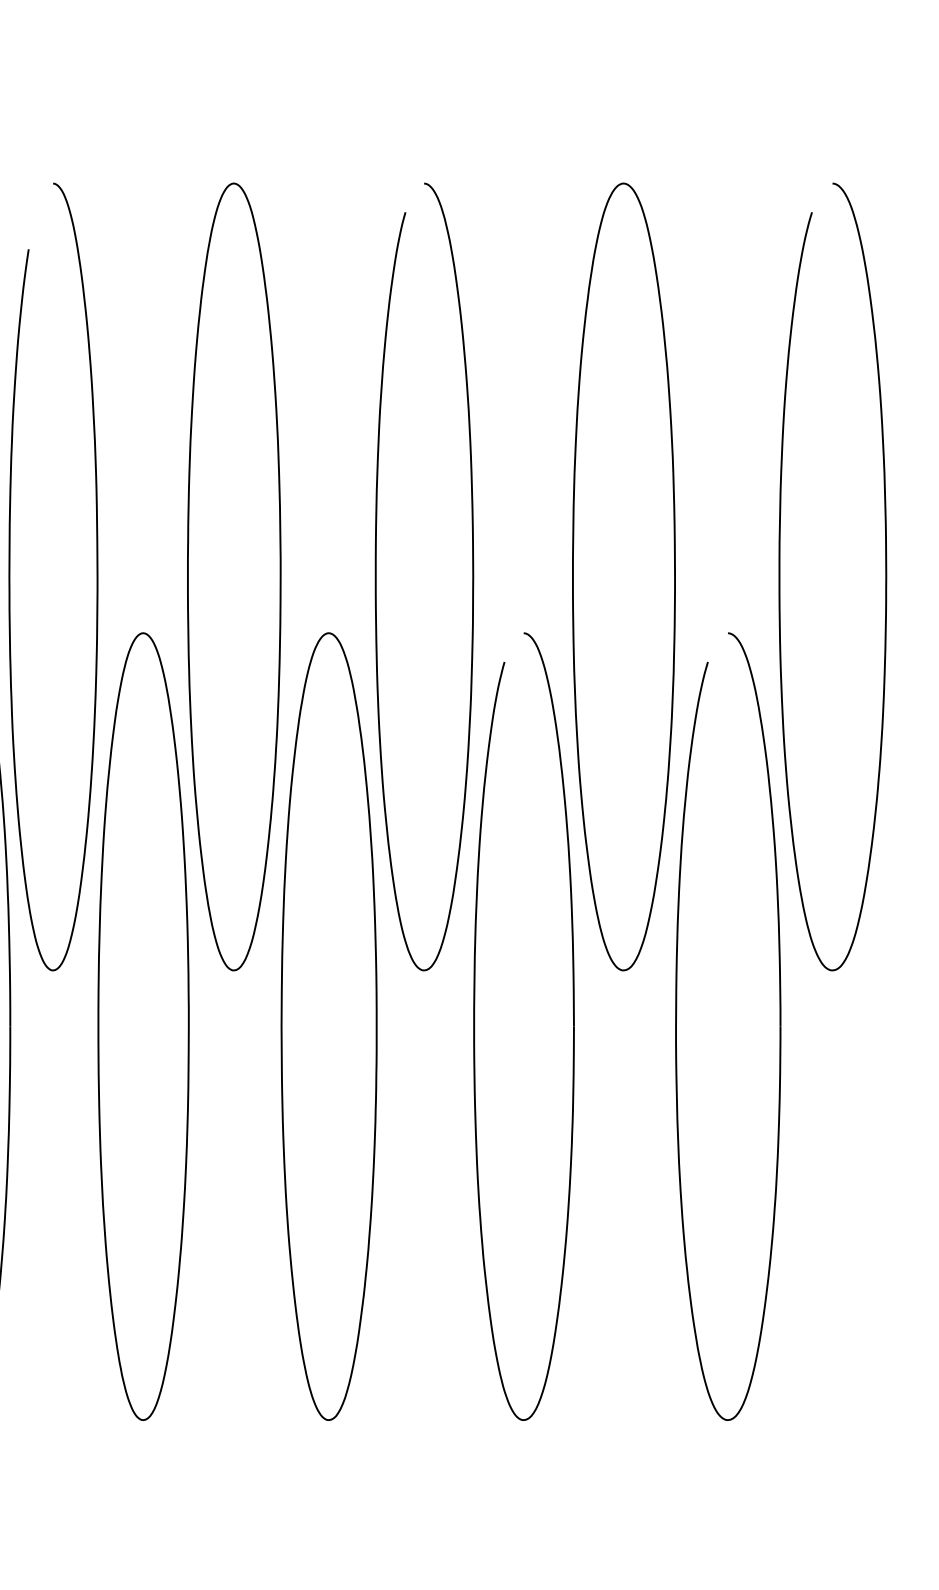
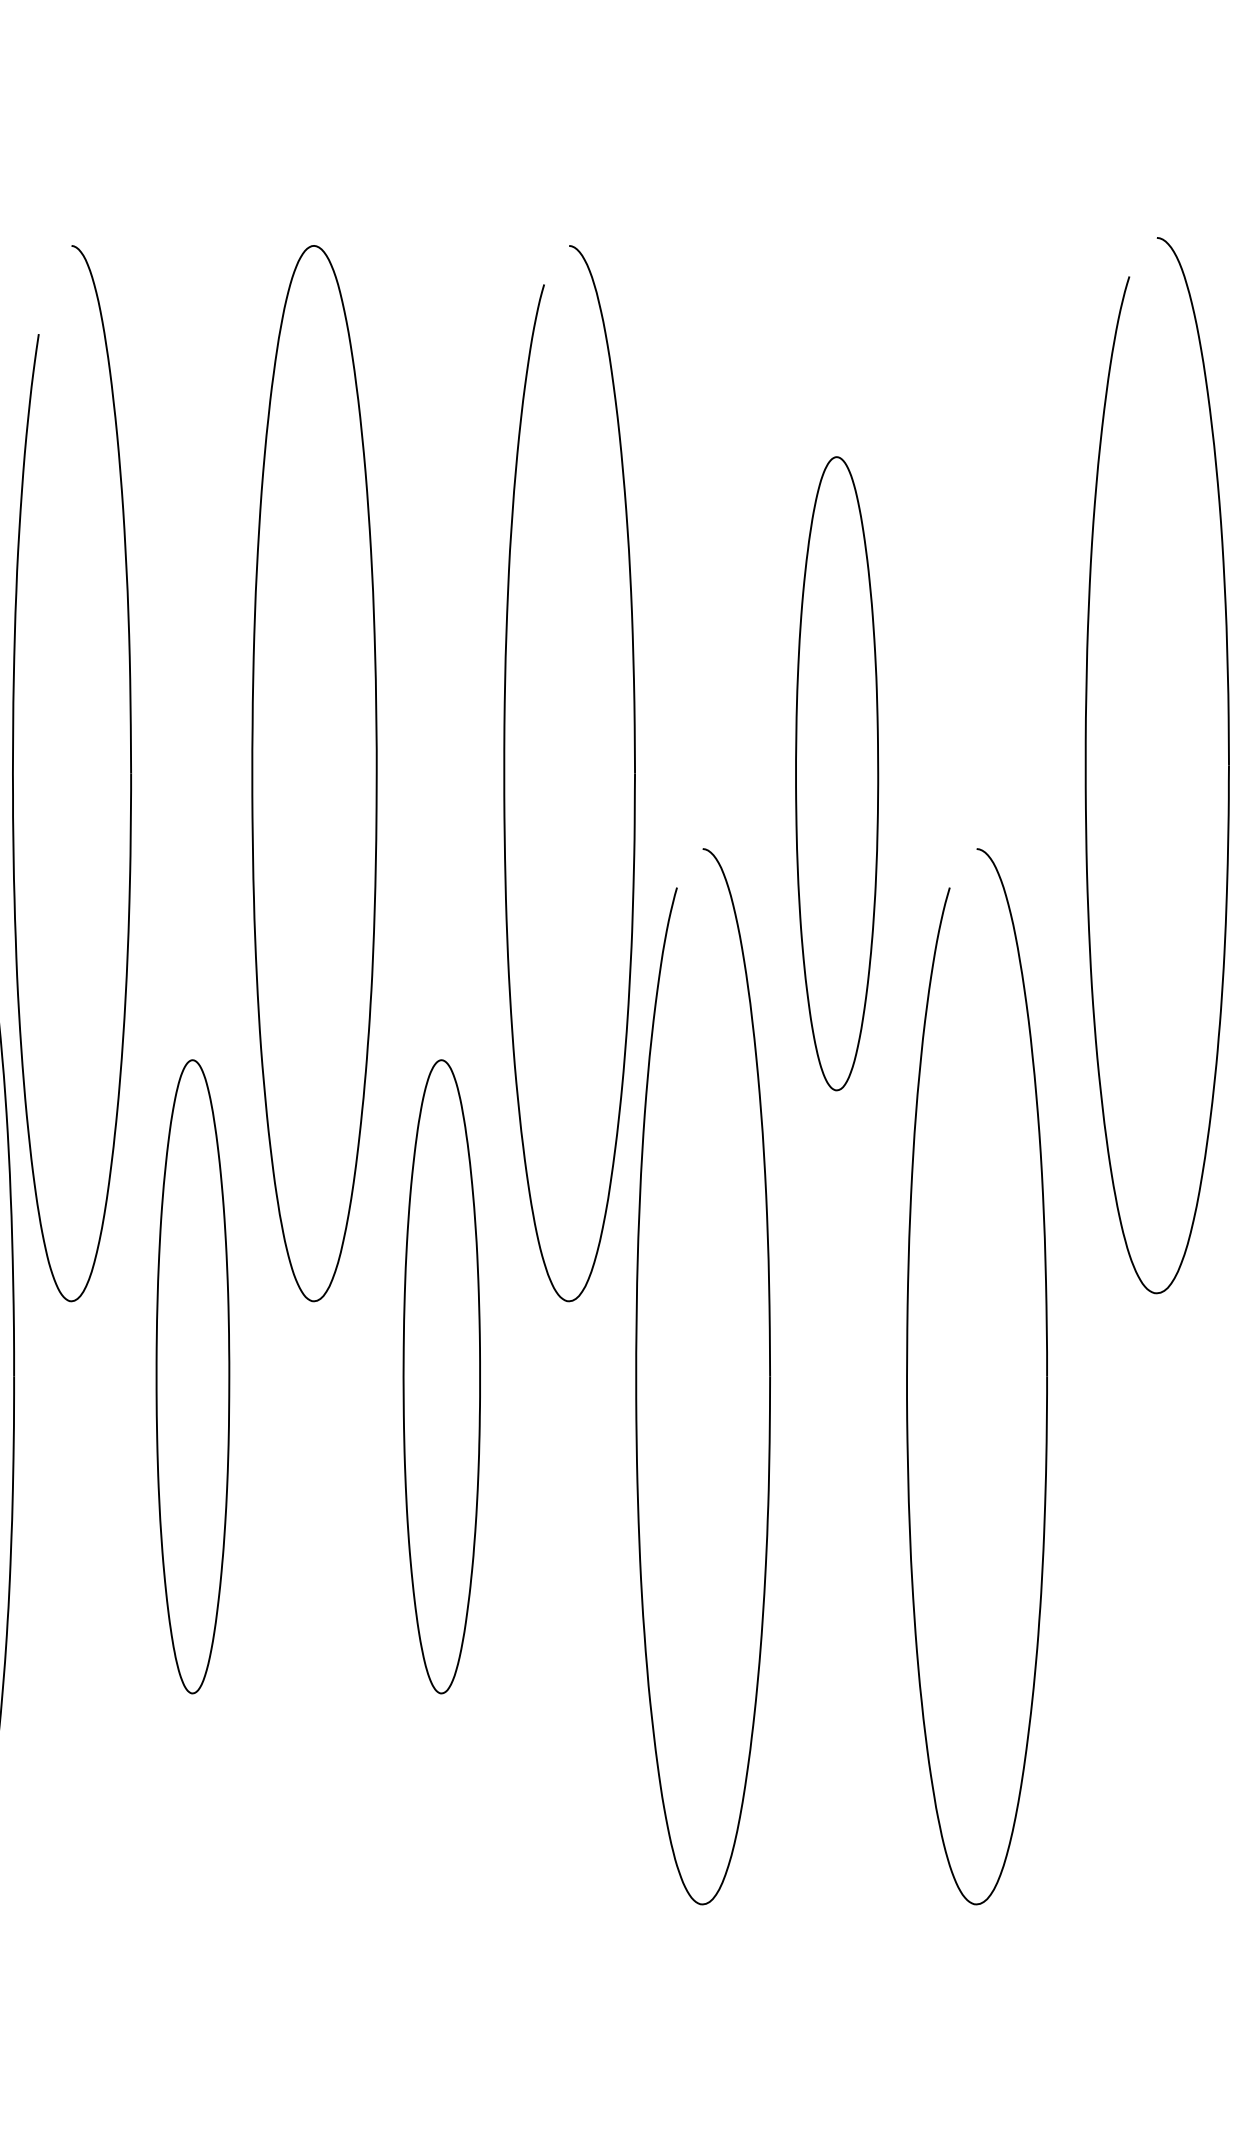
part: (623, 576) -> (836, 773), size x0.6
part: (780, 576) -> (1086, 765), moved
part: (143, 1026) -> (192, 1376), size x0.6
part: (328, 1026) -> (441, 1376), size x0.6

